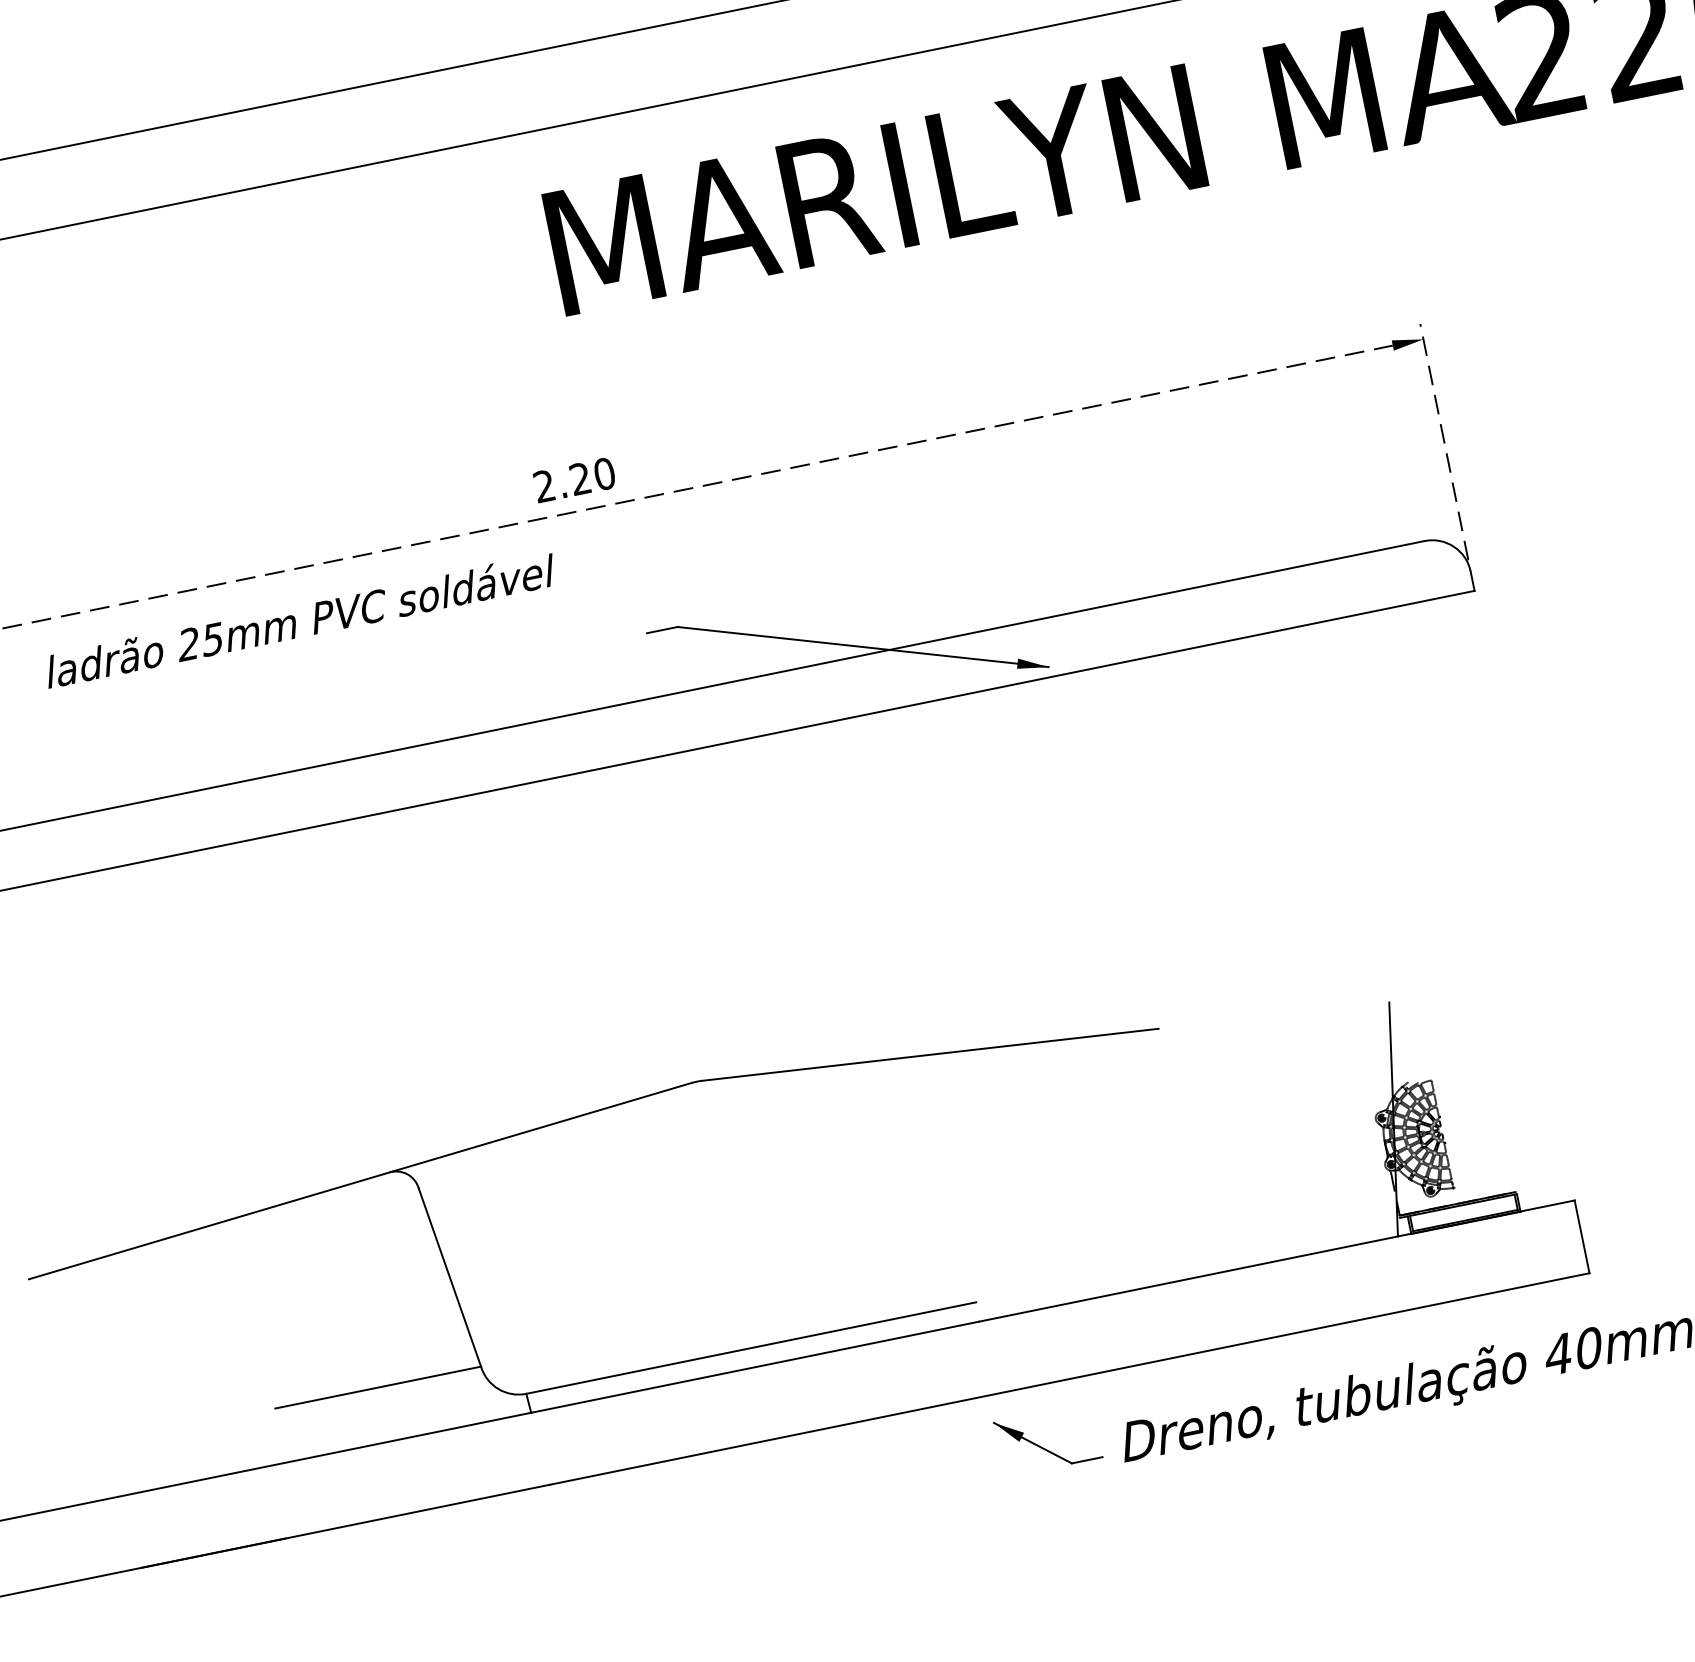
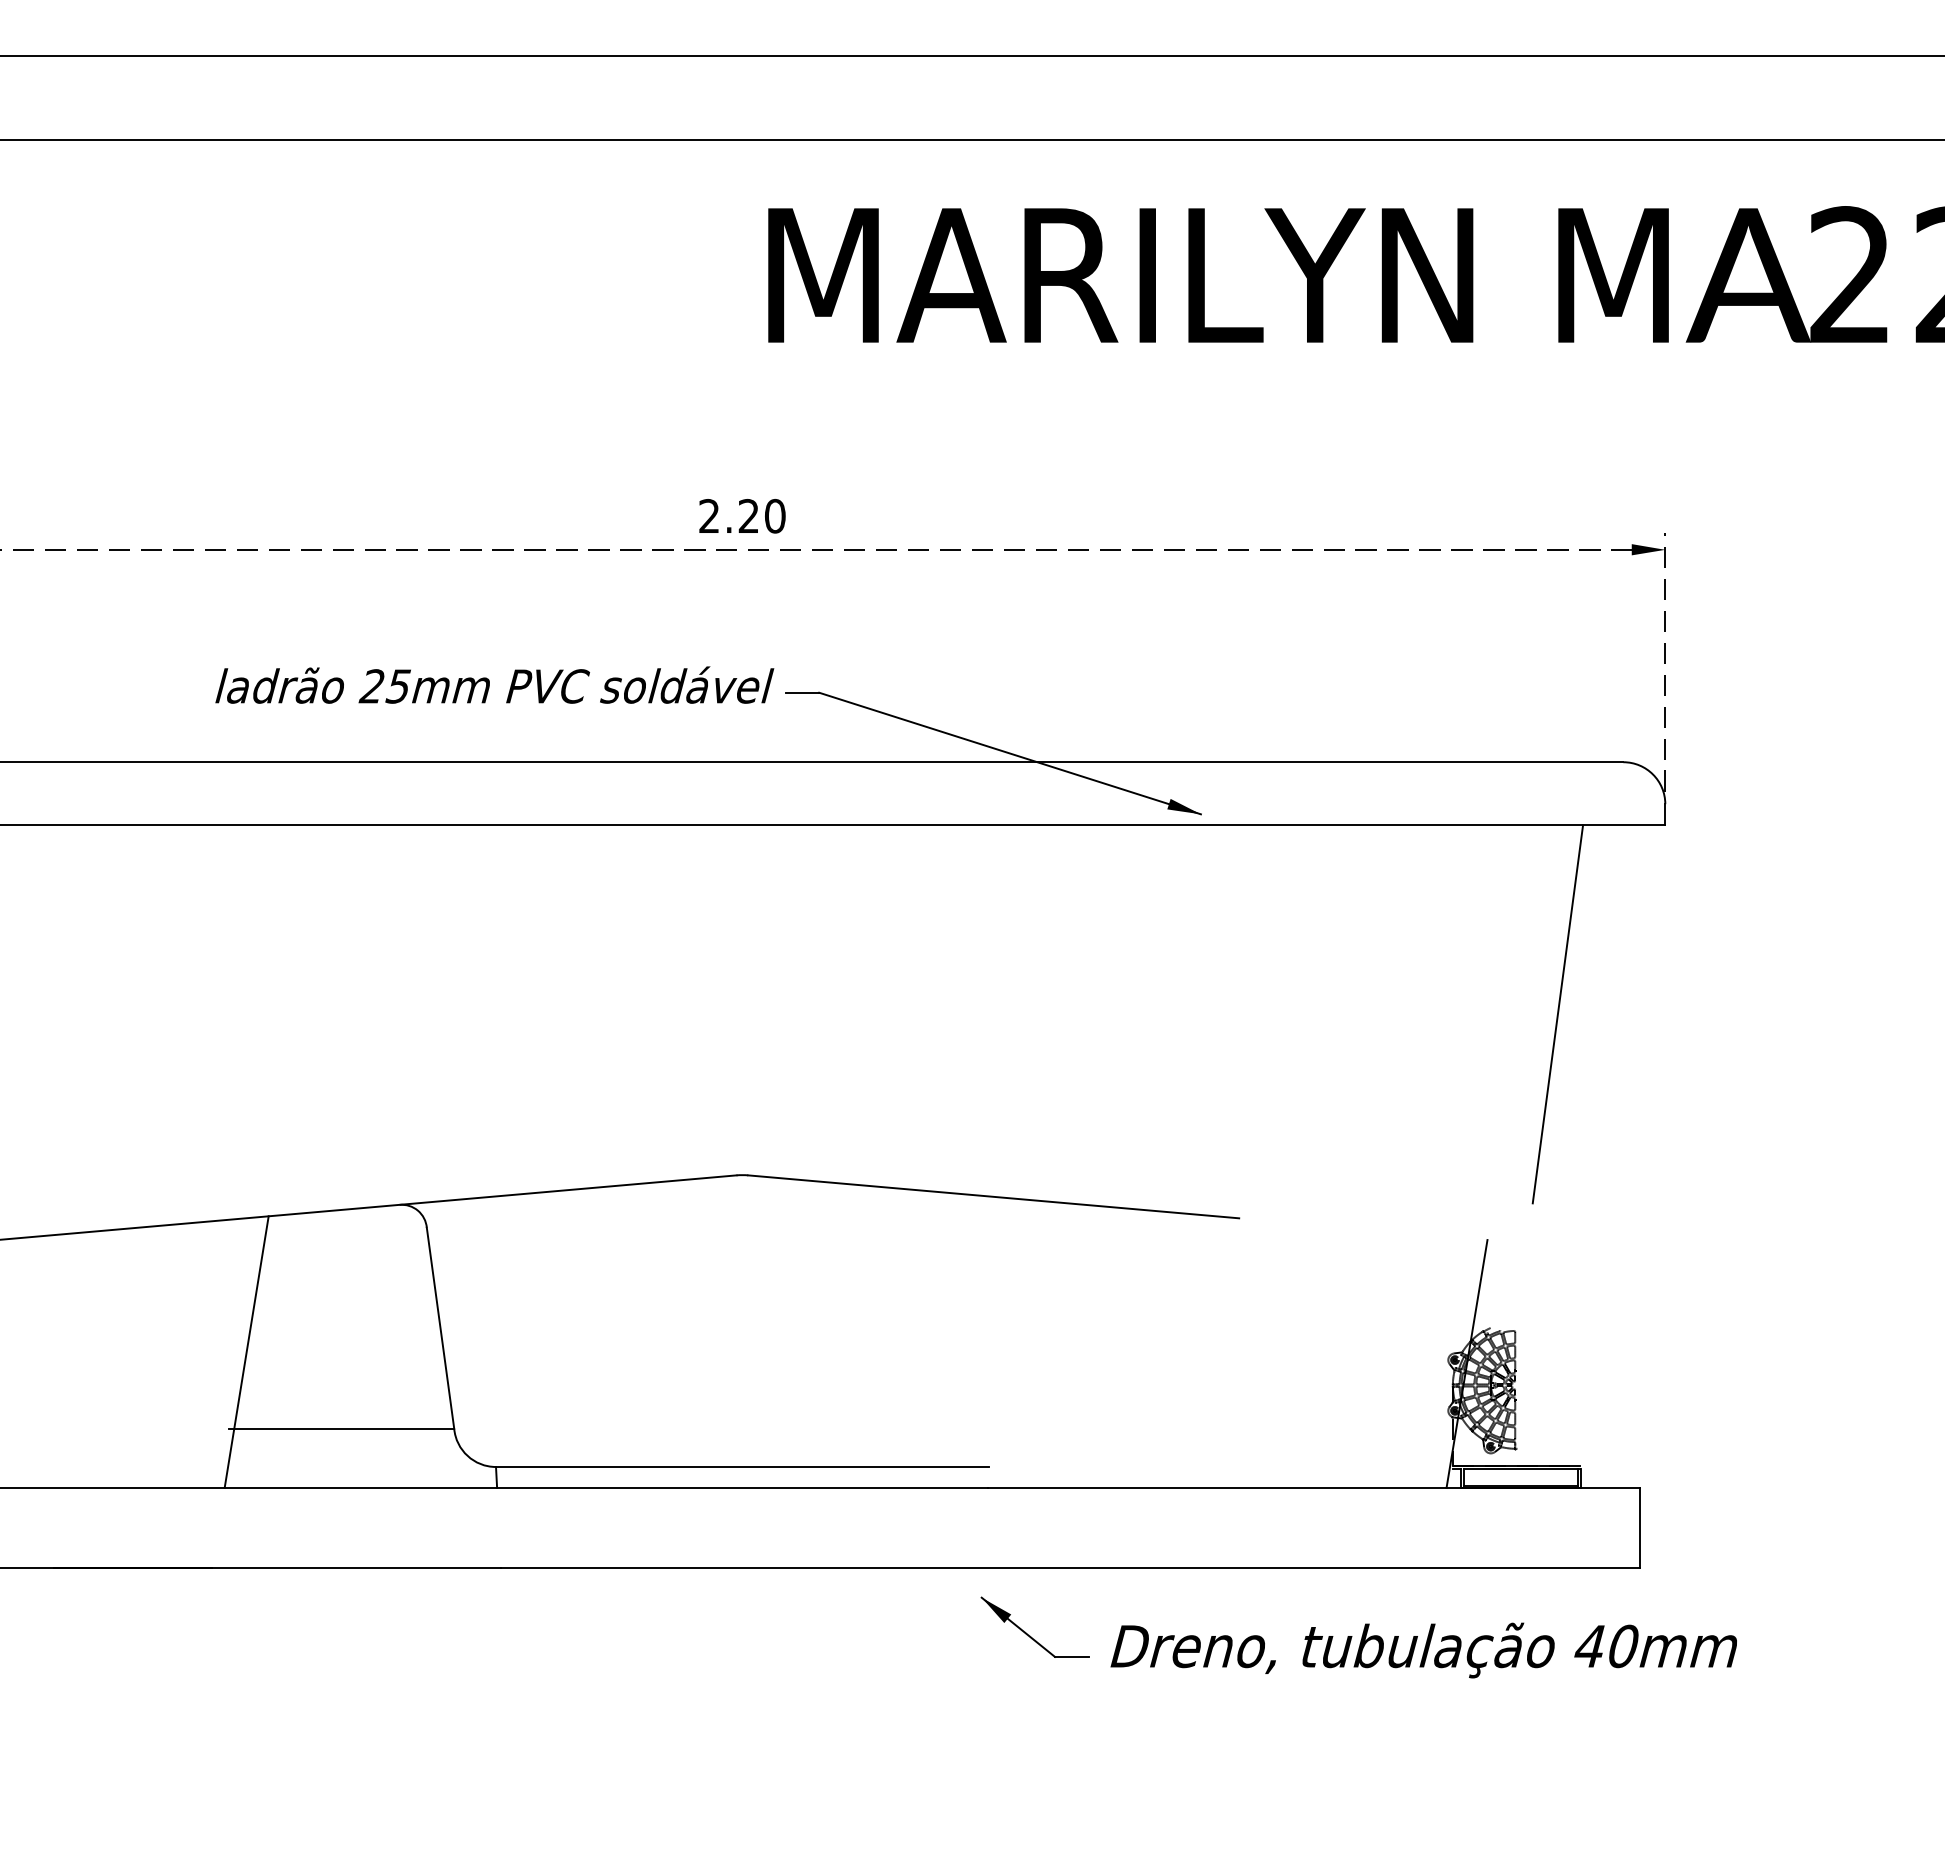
text: (299, 619) -> (494, 684), moved
line: (1411, 783) -> (1557, 1014), added
line: (277, 1334) -> (246, 1351), added

